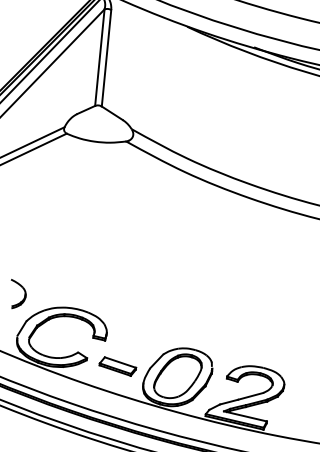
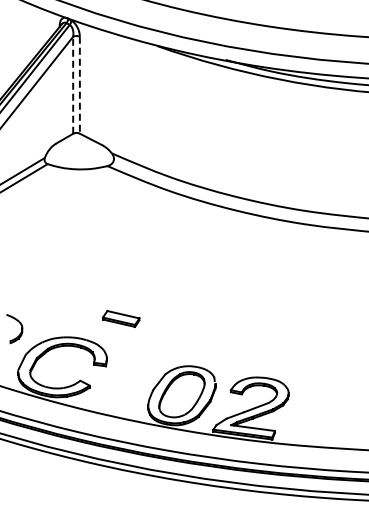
line: (100, 56) -> (73, 84), solid -> dashed
line: (106, 58) -> (79, 85), solid -> dashed
part: (117, 366) -> (120, 318), moved

